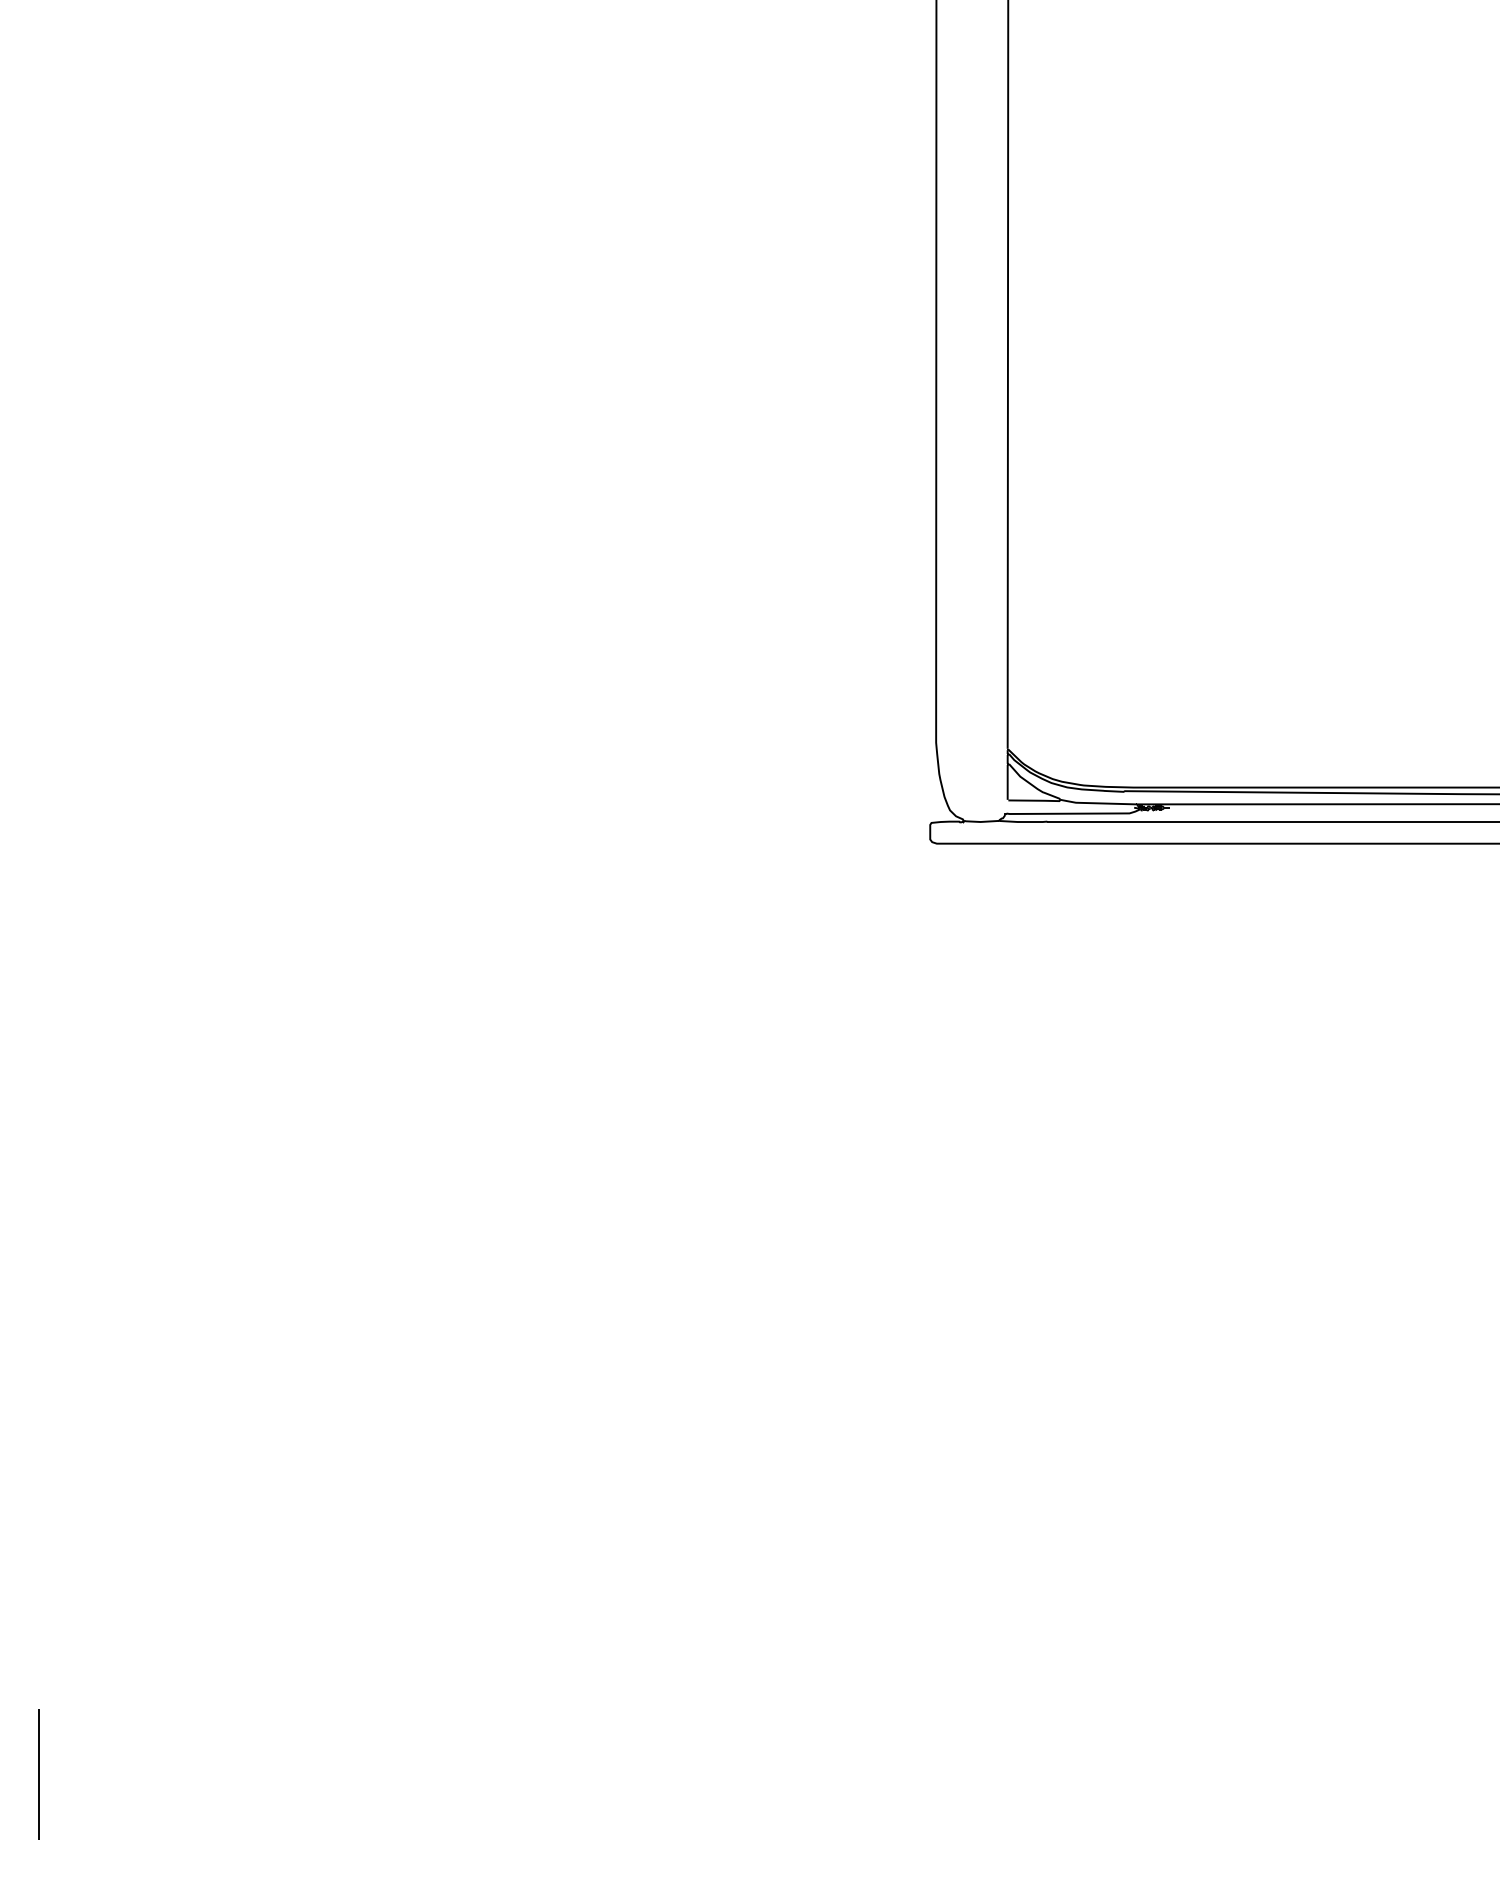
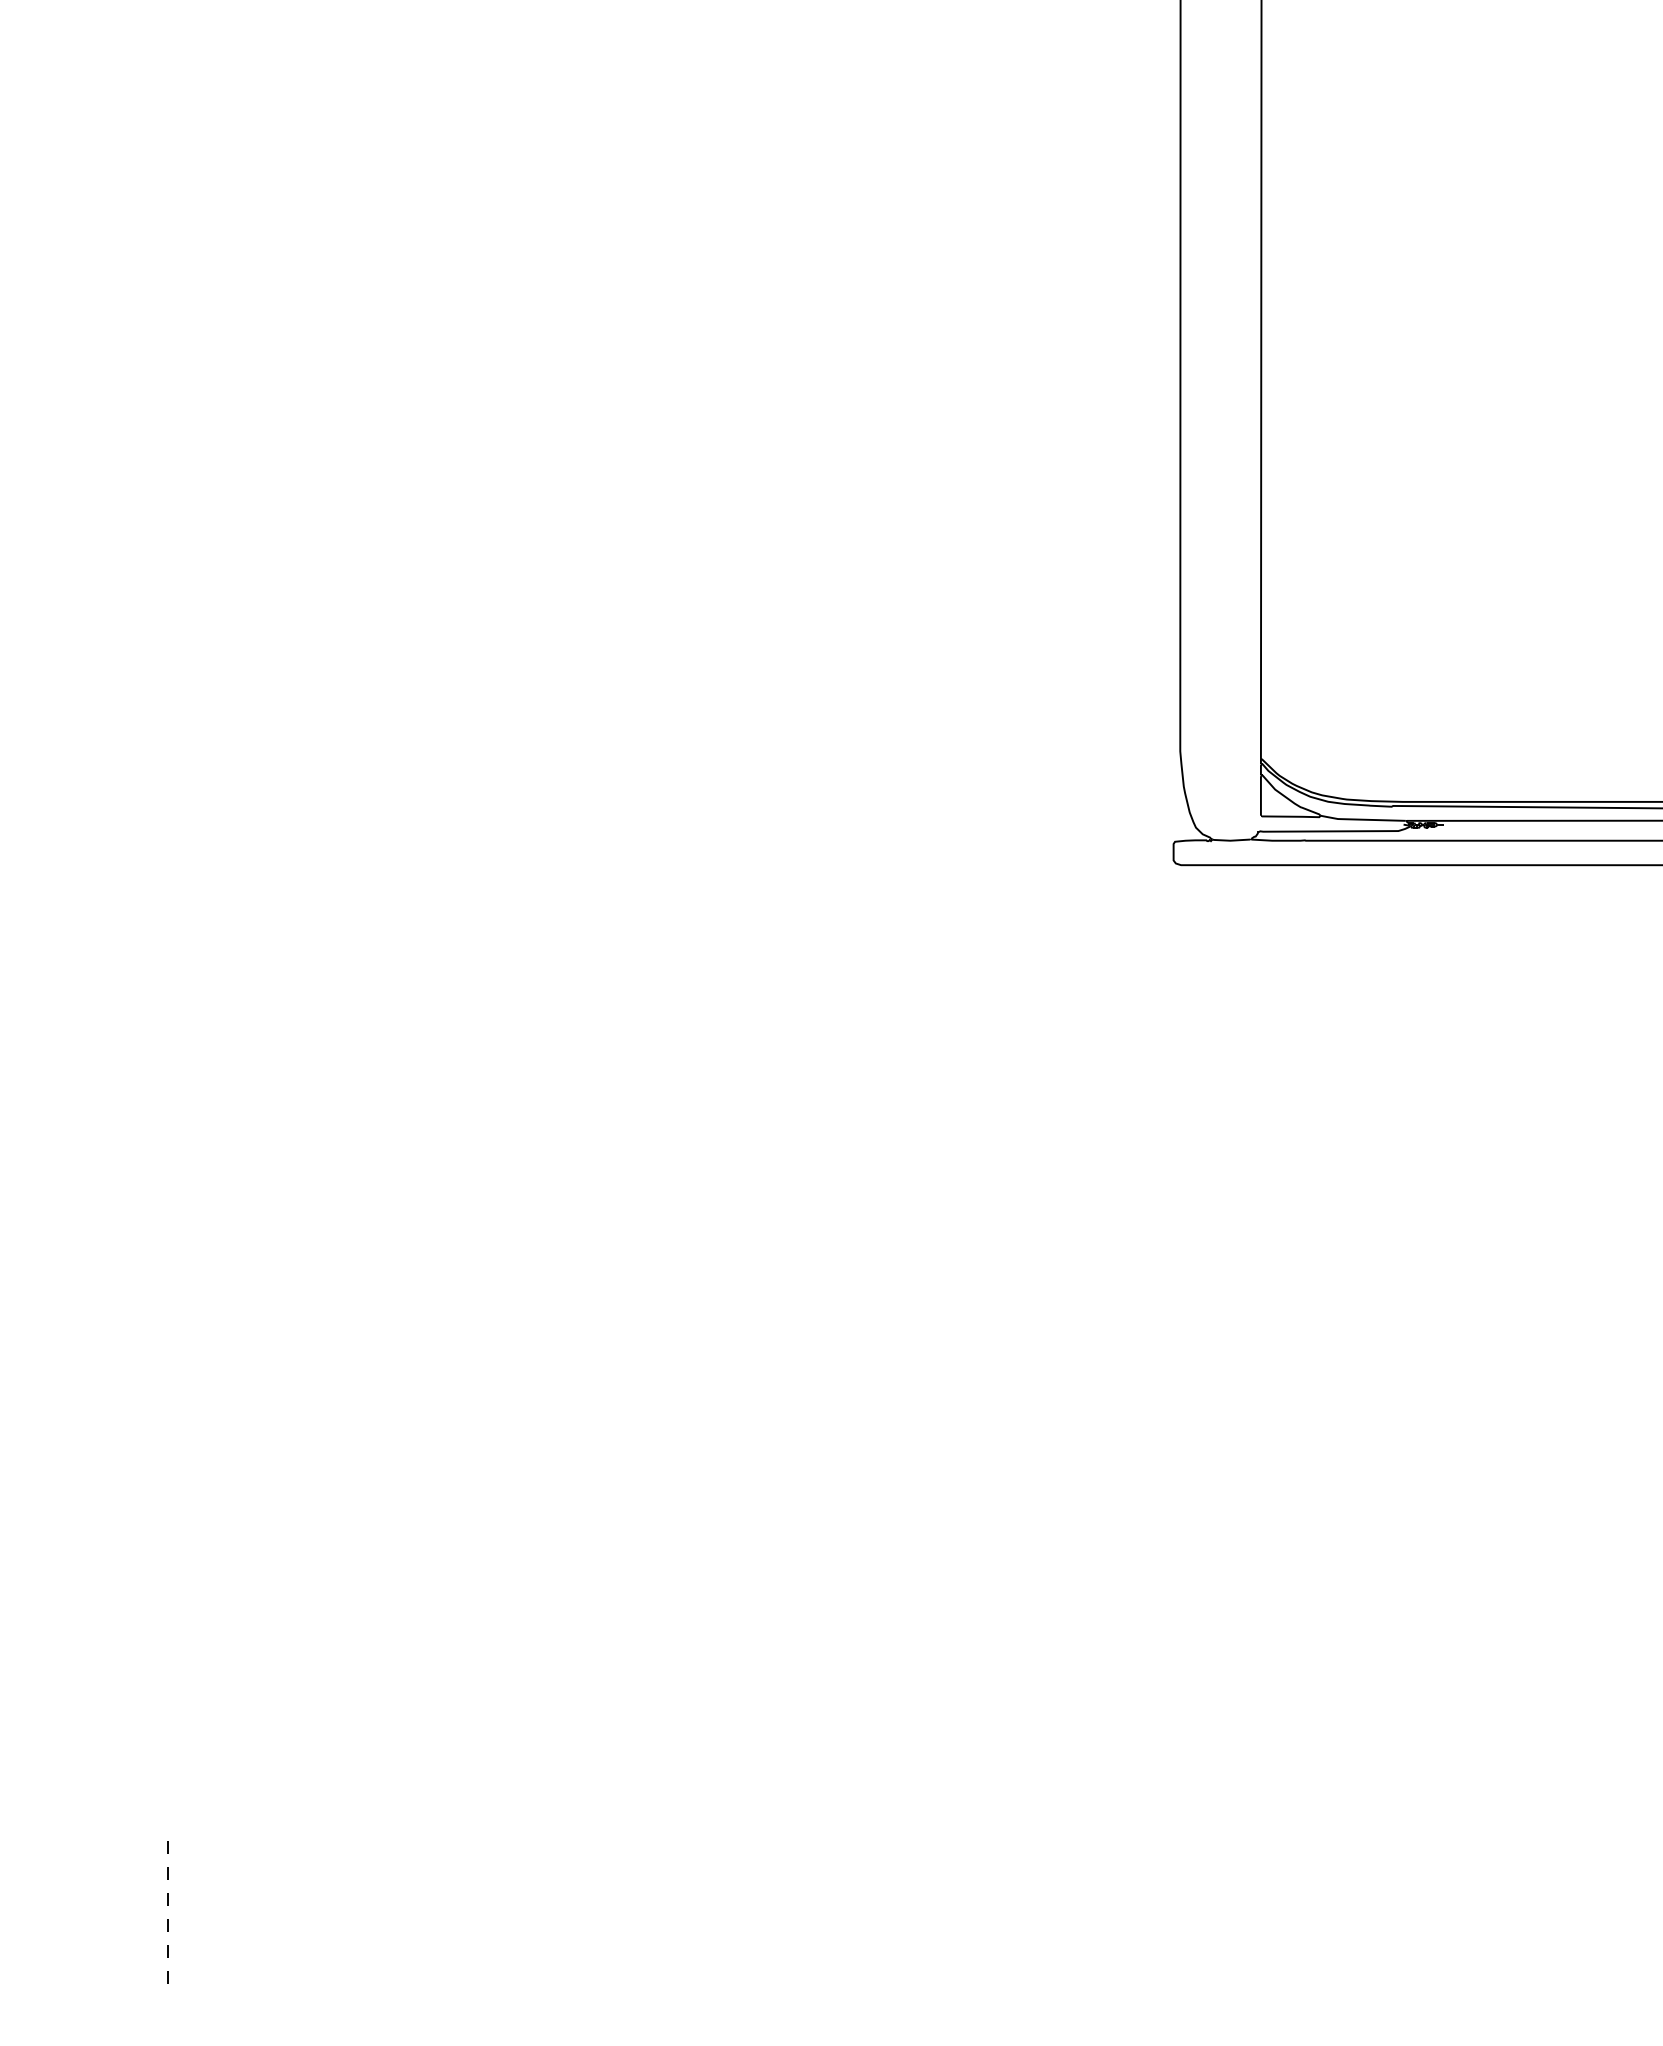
line: (38, 1774) -> (167, 1914), solid -> dashed

